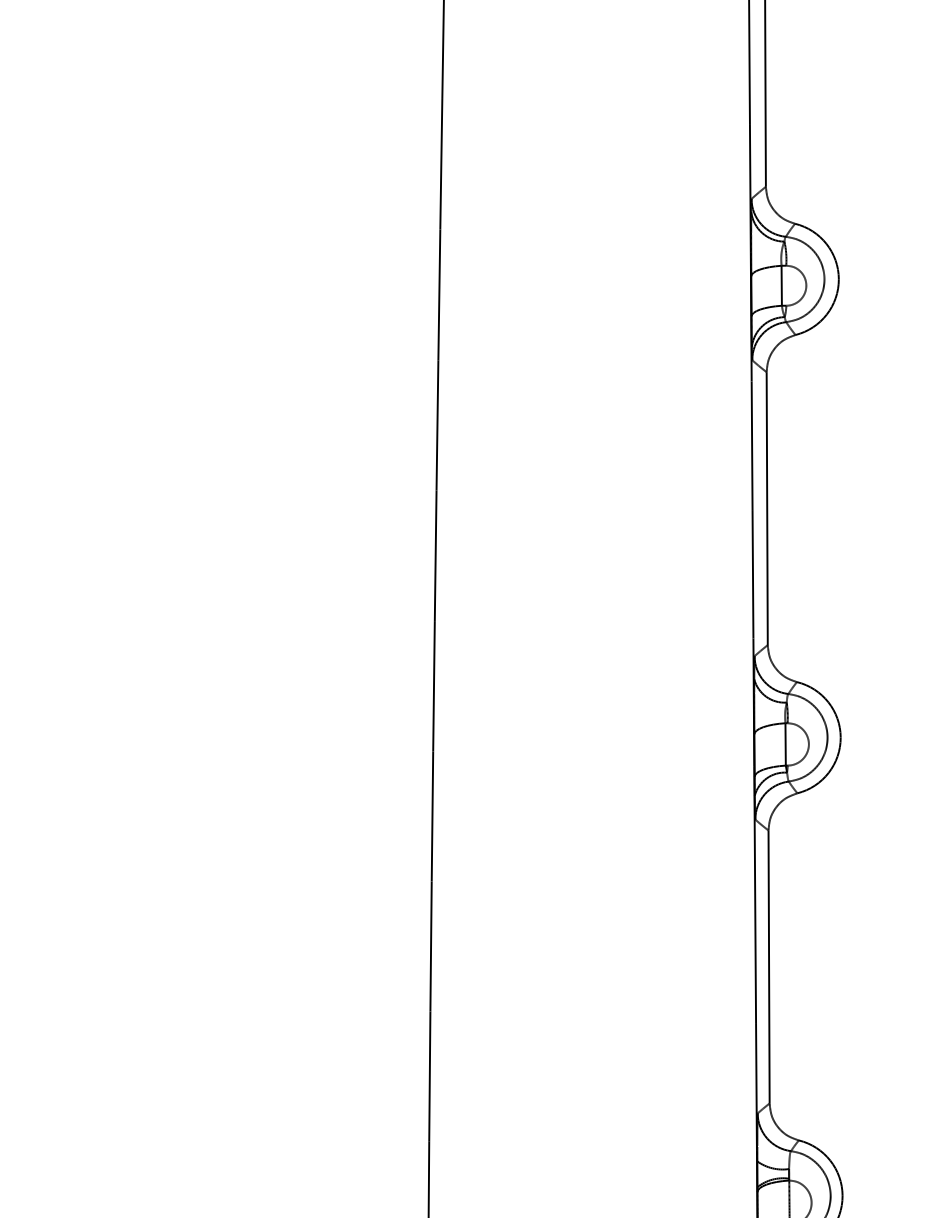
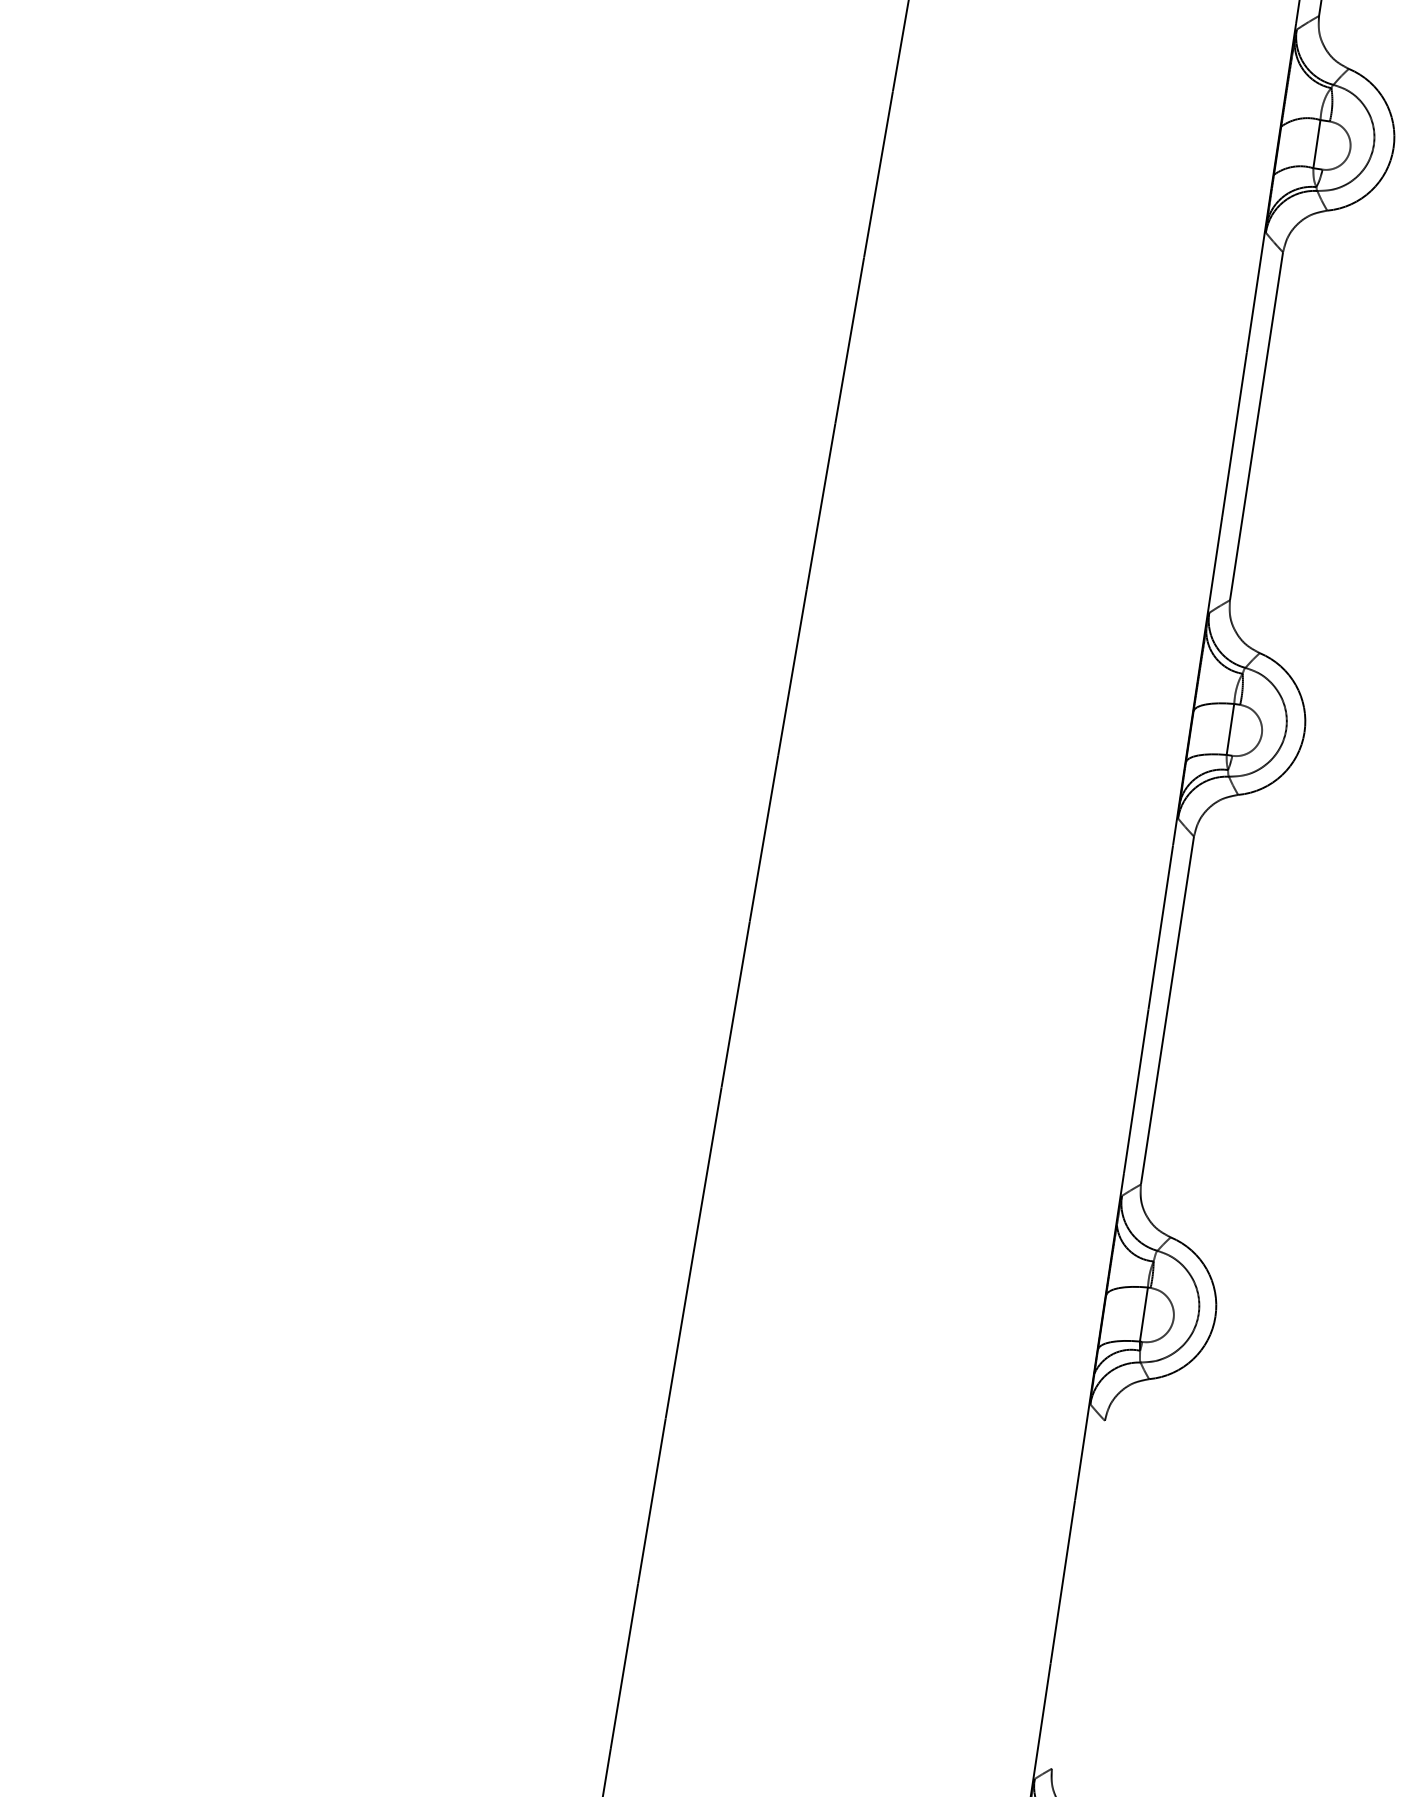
line: (768, 966) -> (1077, 1594), removed

